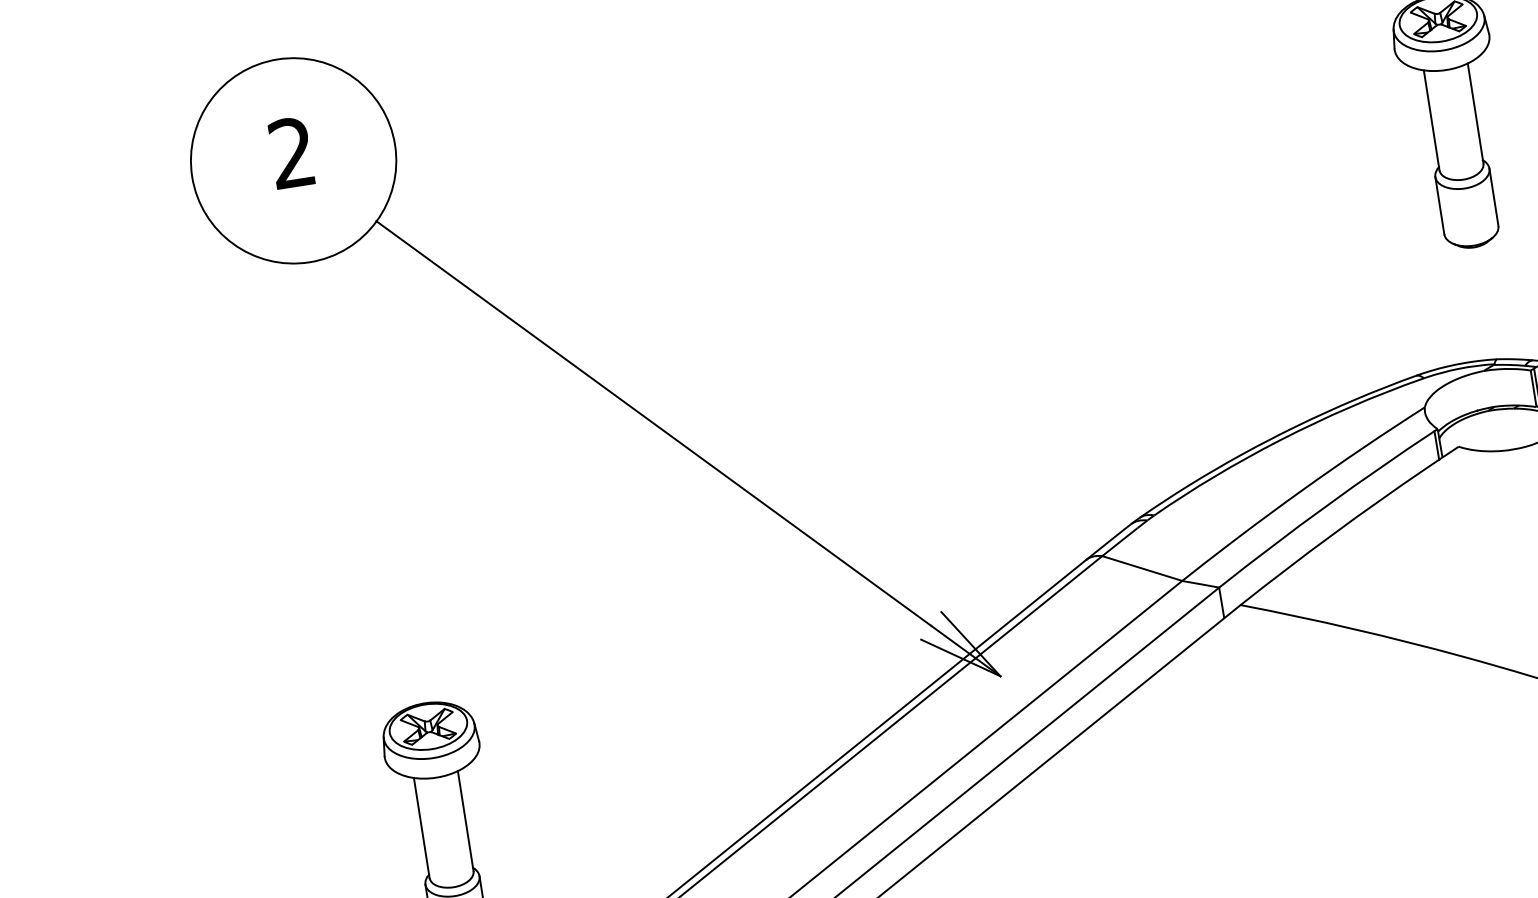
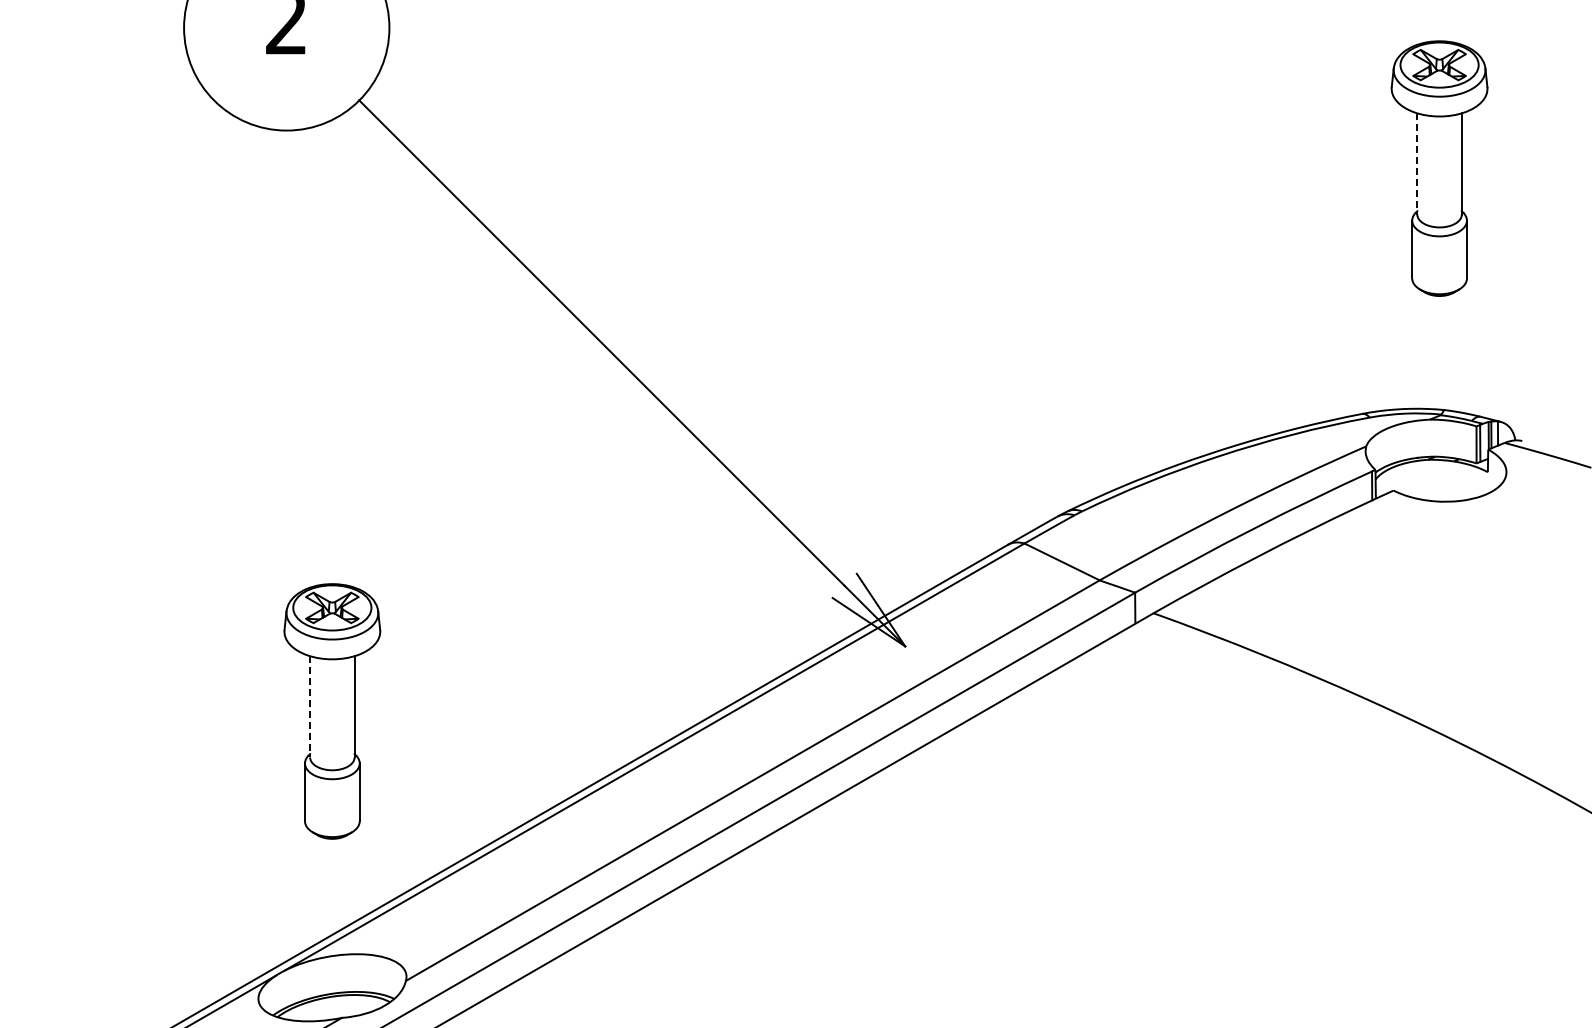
line: (1431, 119) -> (1417, 163), solid -> dashed
line: (422, 827) -> (310, 706), solid -> dashed

